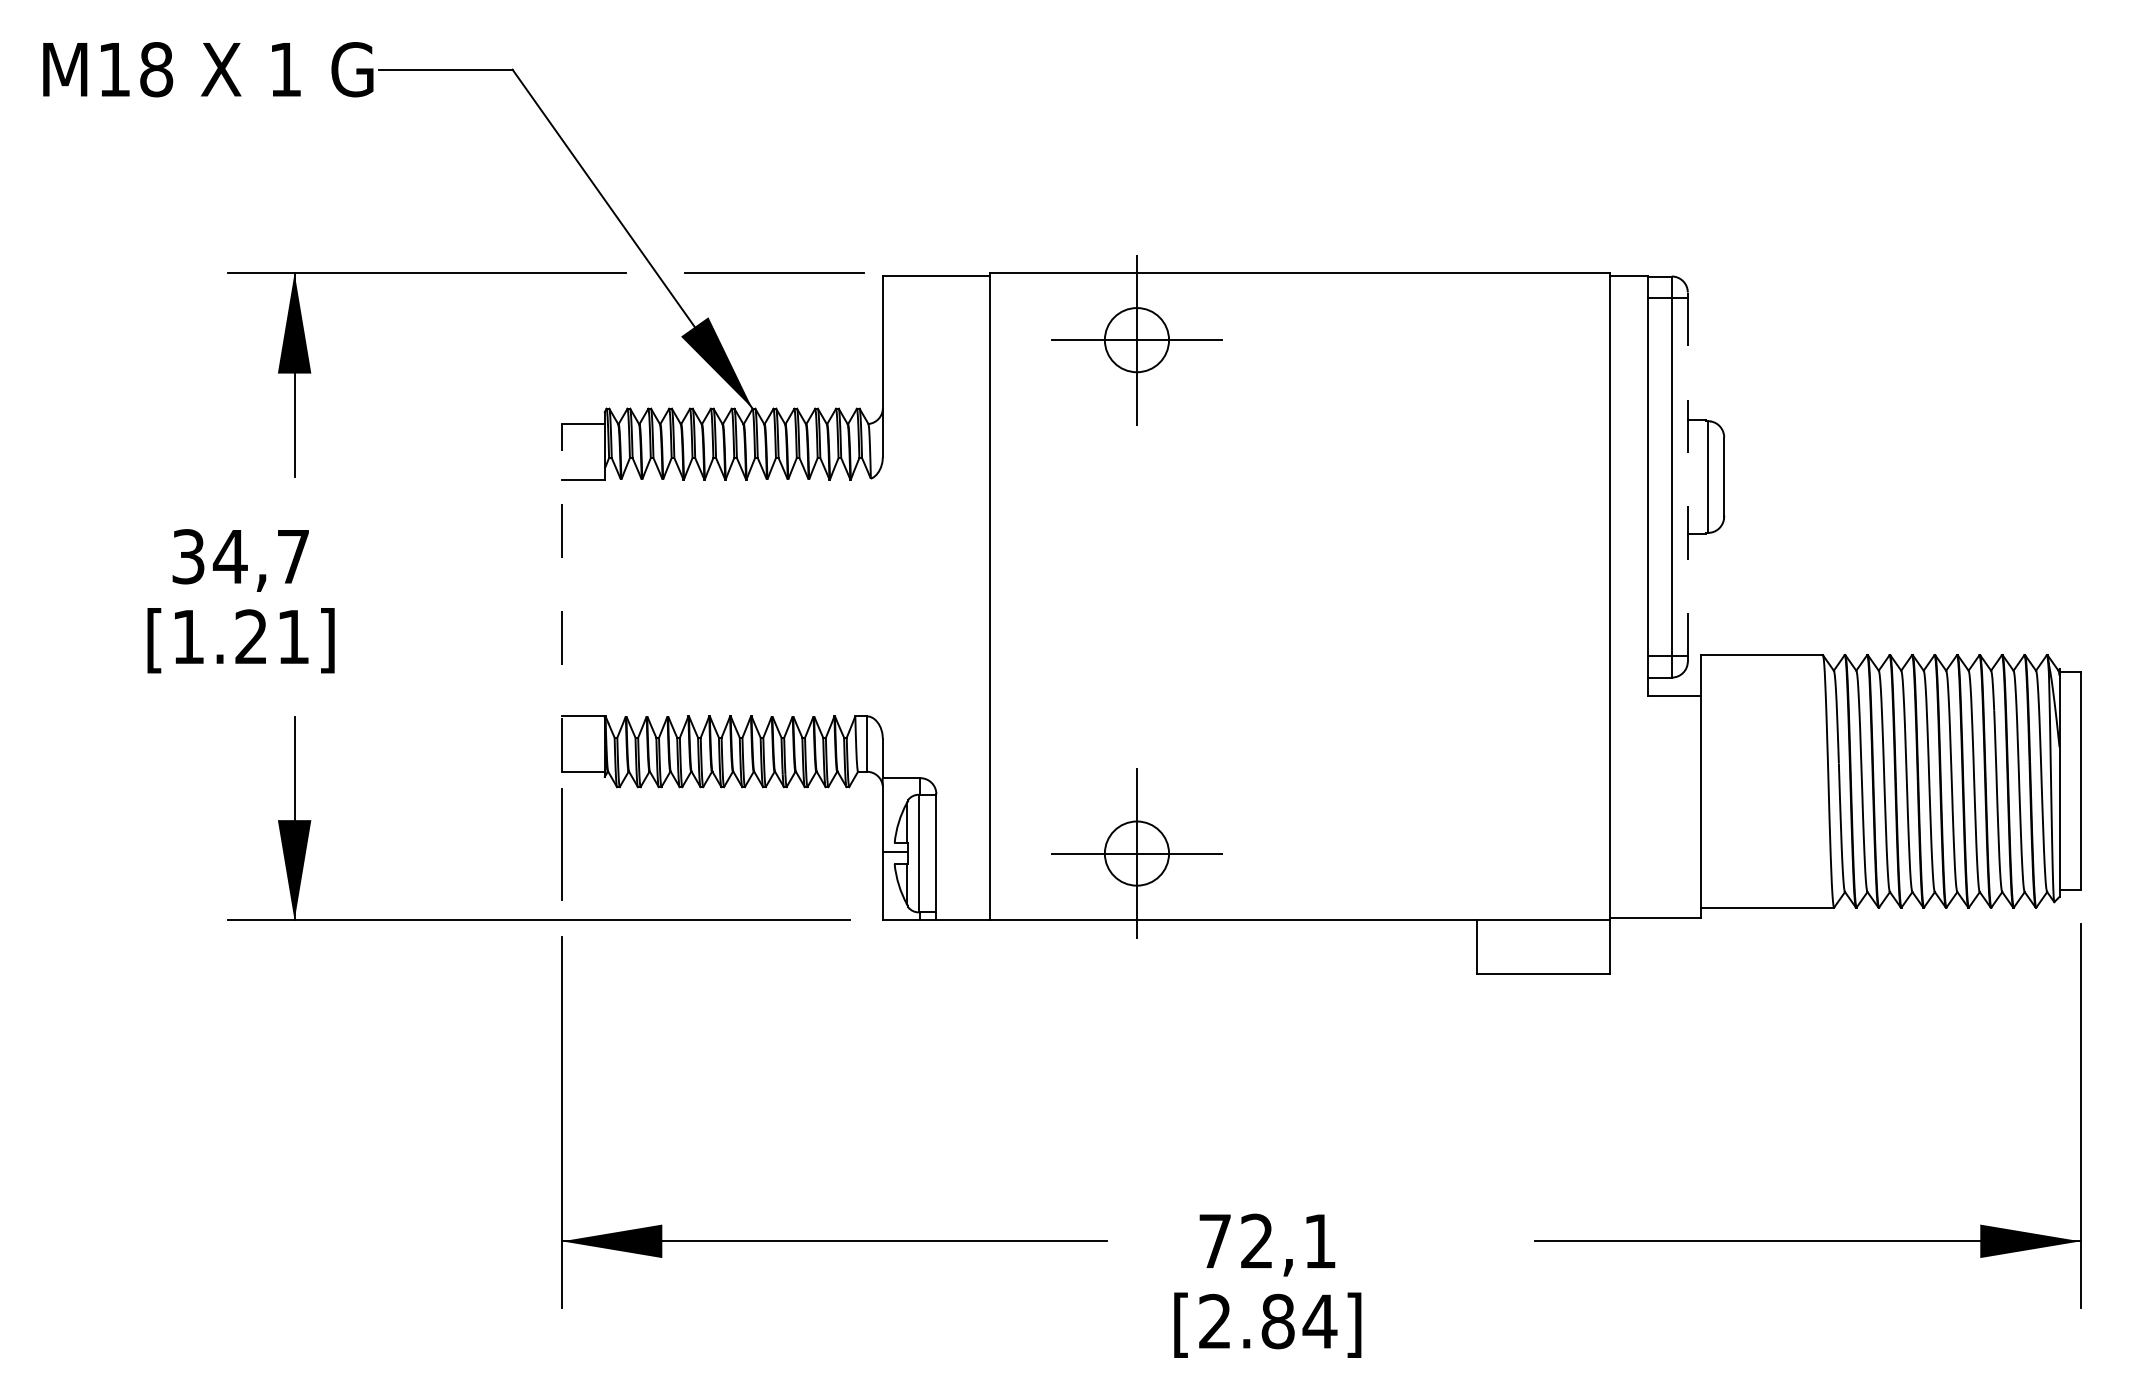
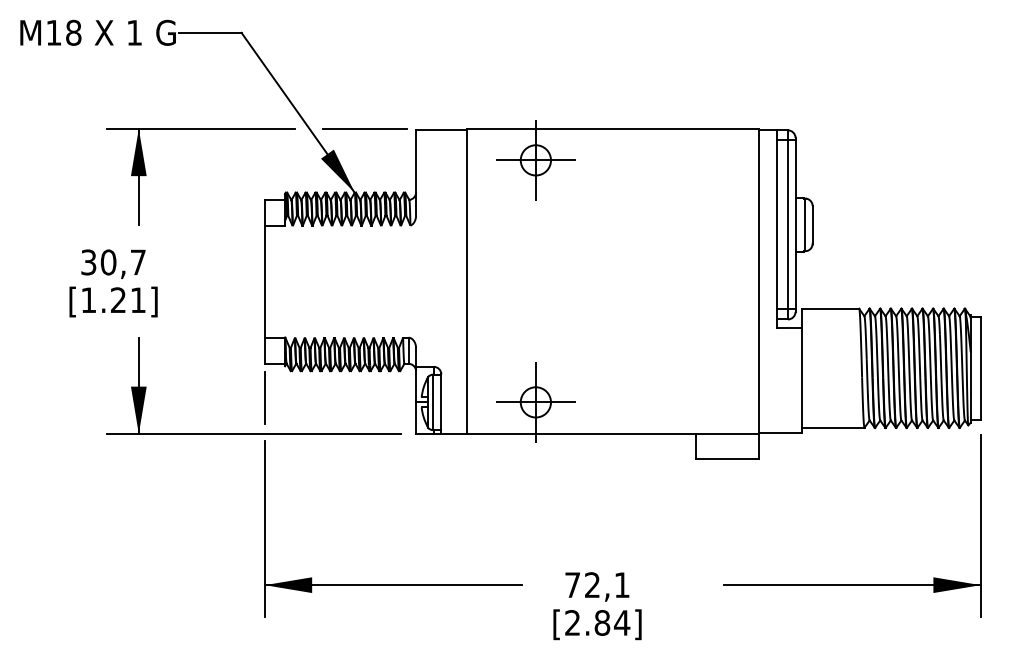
line: (1687, 476) -> (795, 224), dashed -> solid
text: (230, 556) -> (108, 262), 34,7 -> 30,7
line: (561, 597) -> (264, 281), dashed -> solid

